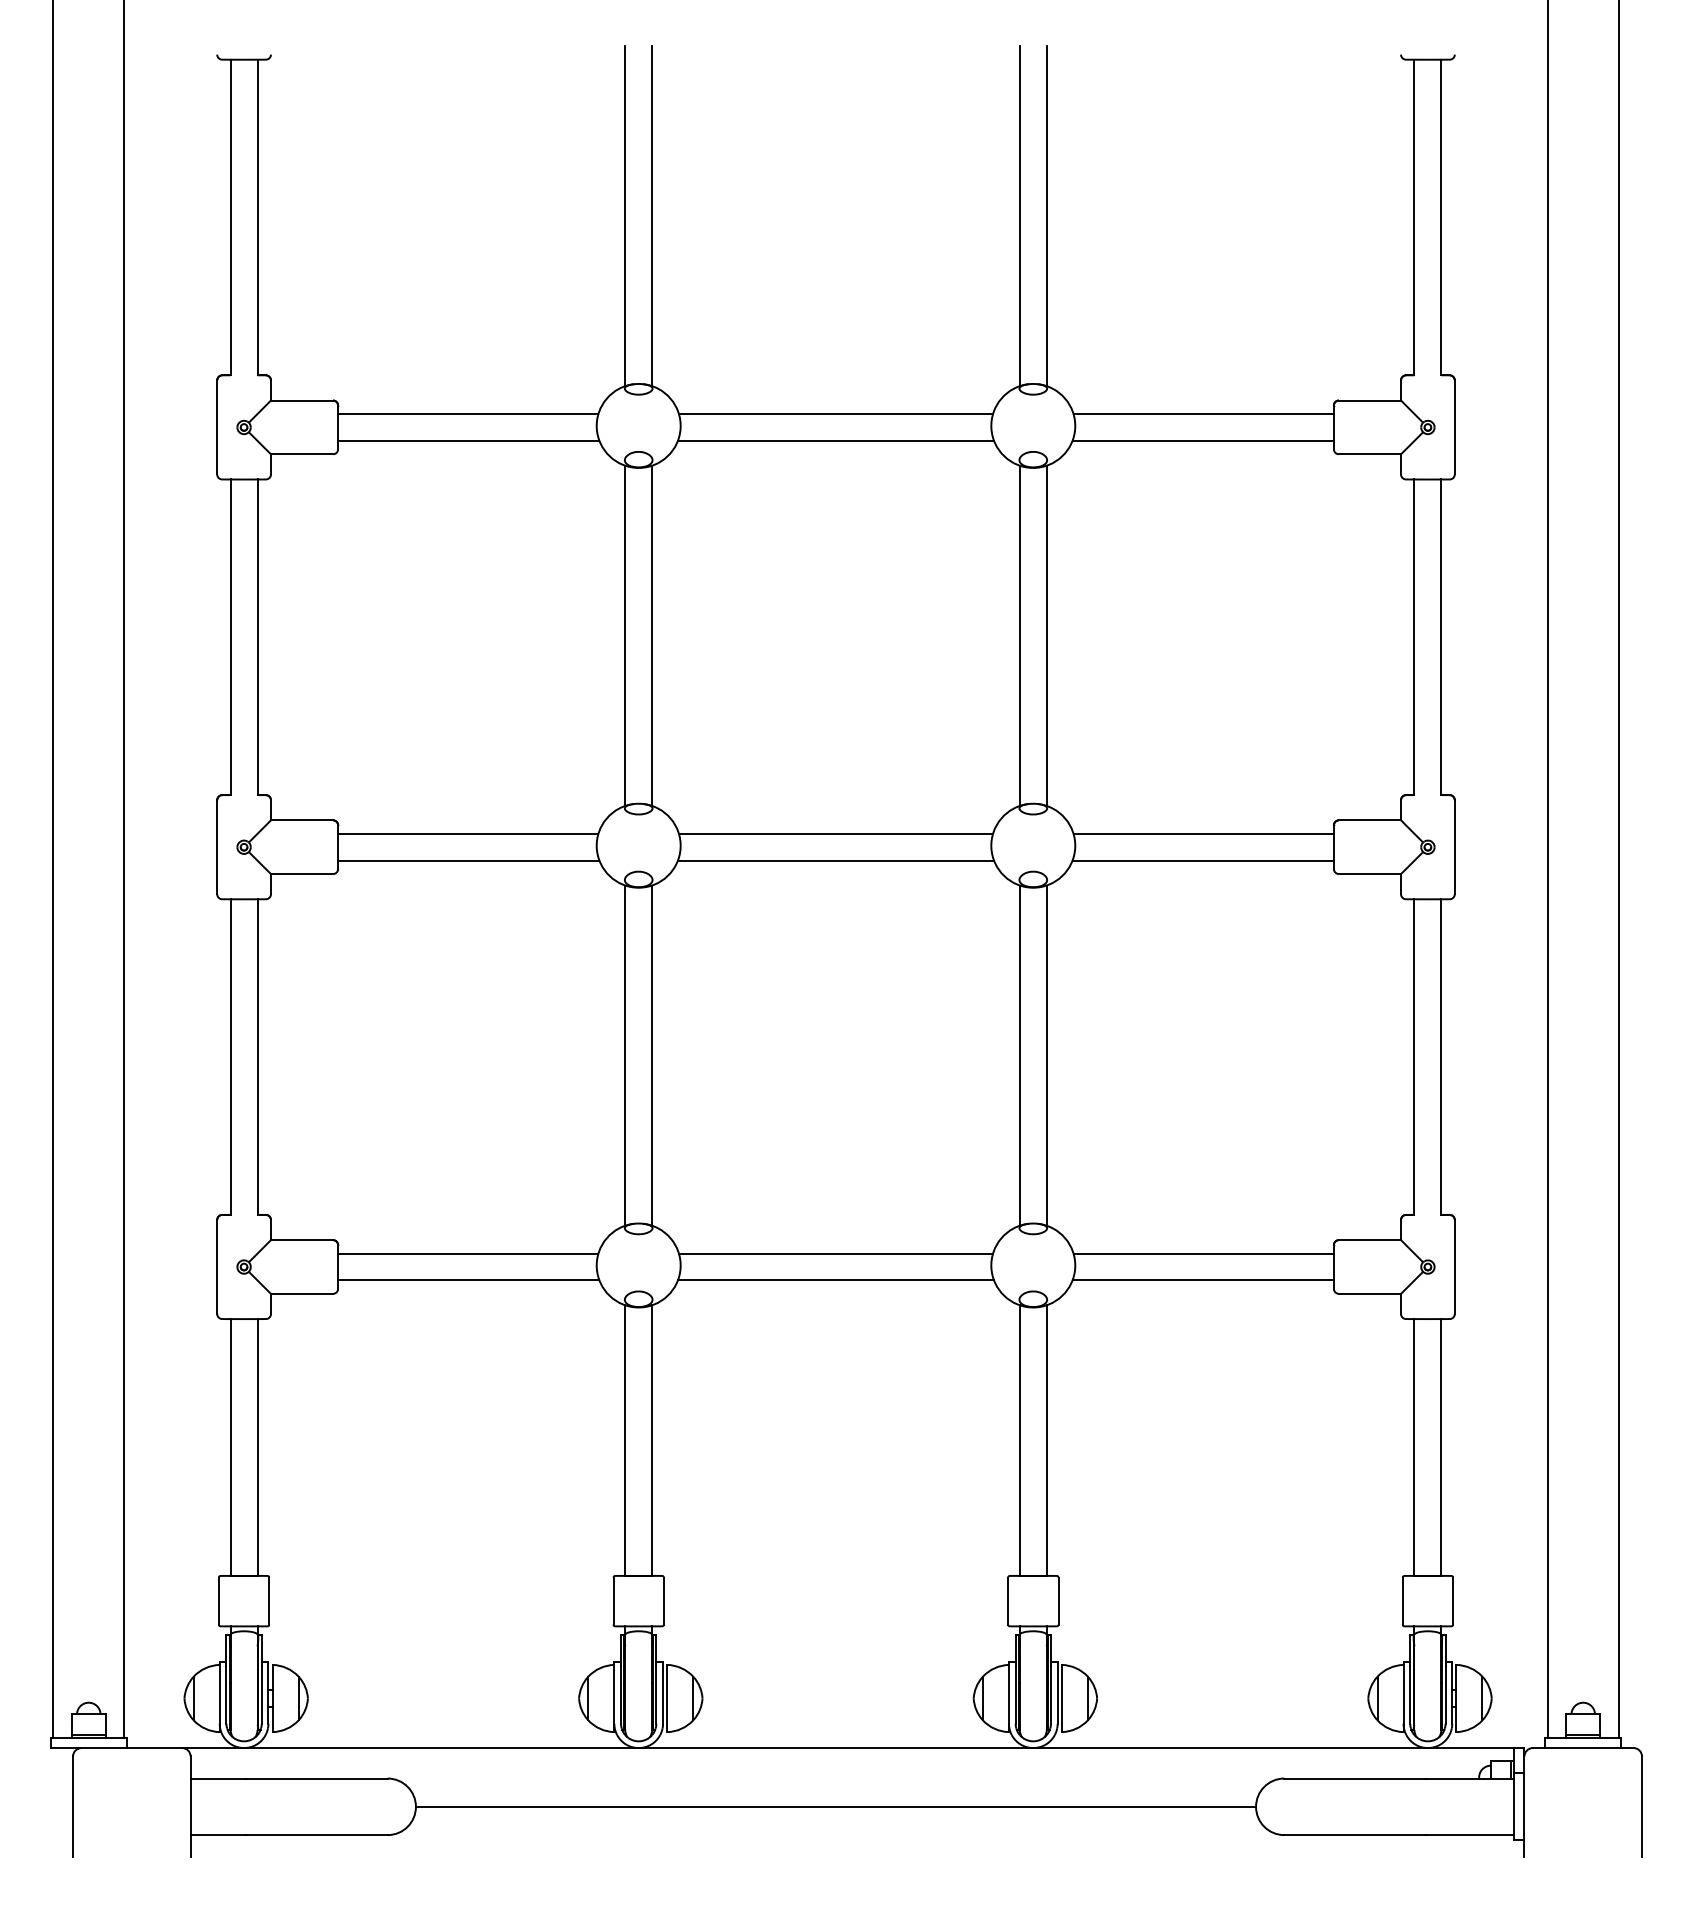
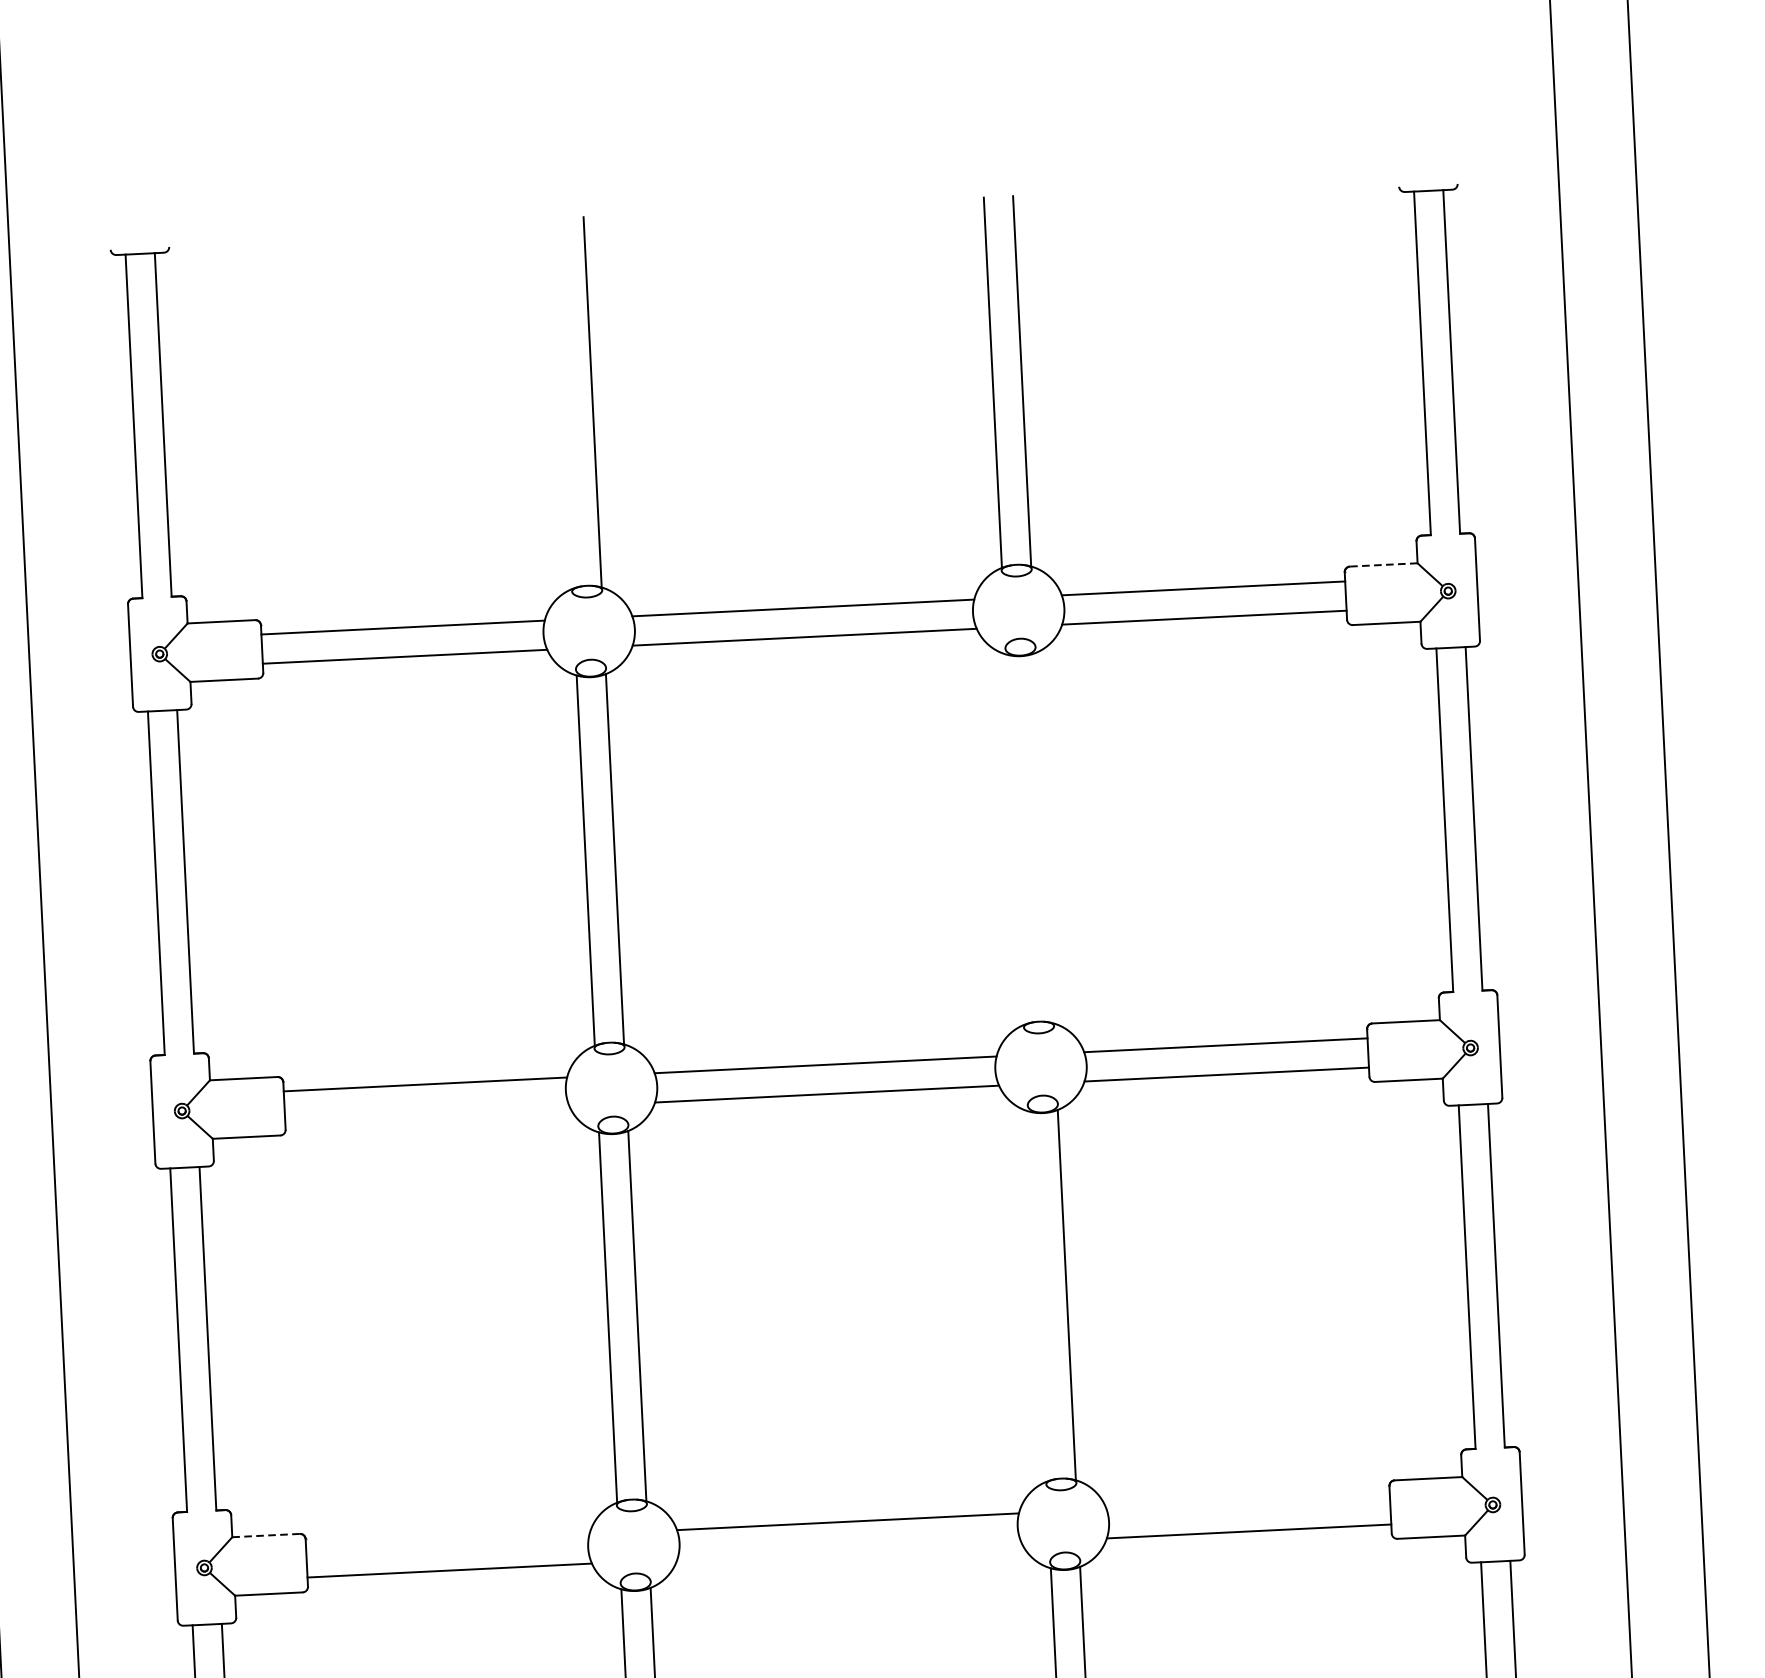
line: (625, 215) -> (563, 403), removed
line: (1369, 400) -> (1383, 564), solid -> dashed
line: (1019, 635) -> (1014, 839), removed
line: (1046, 635) -> (1044, 837), removed
line: (468, 860) -> (427, 1113), removed
line: (1019, 1055) -> (1037, 1296), removed
line: (302, 1240) -> (266, 1535), solid -> dashed
line: (468, 1253) -> (448, 1541), removed
line: (1203, 1253) -> (1247, 1502), removed
line: (835, 1280) -> (848, 1551), removed

